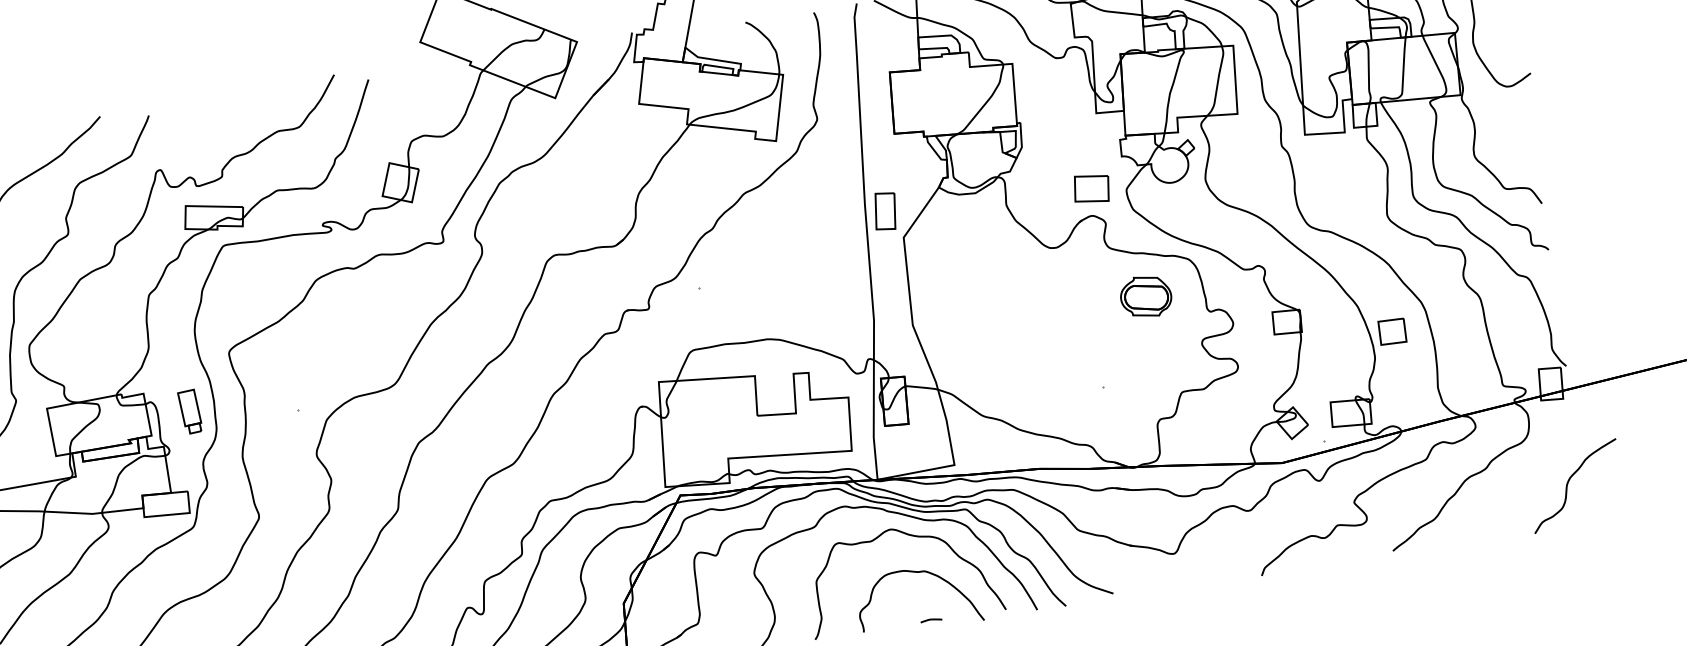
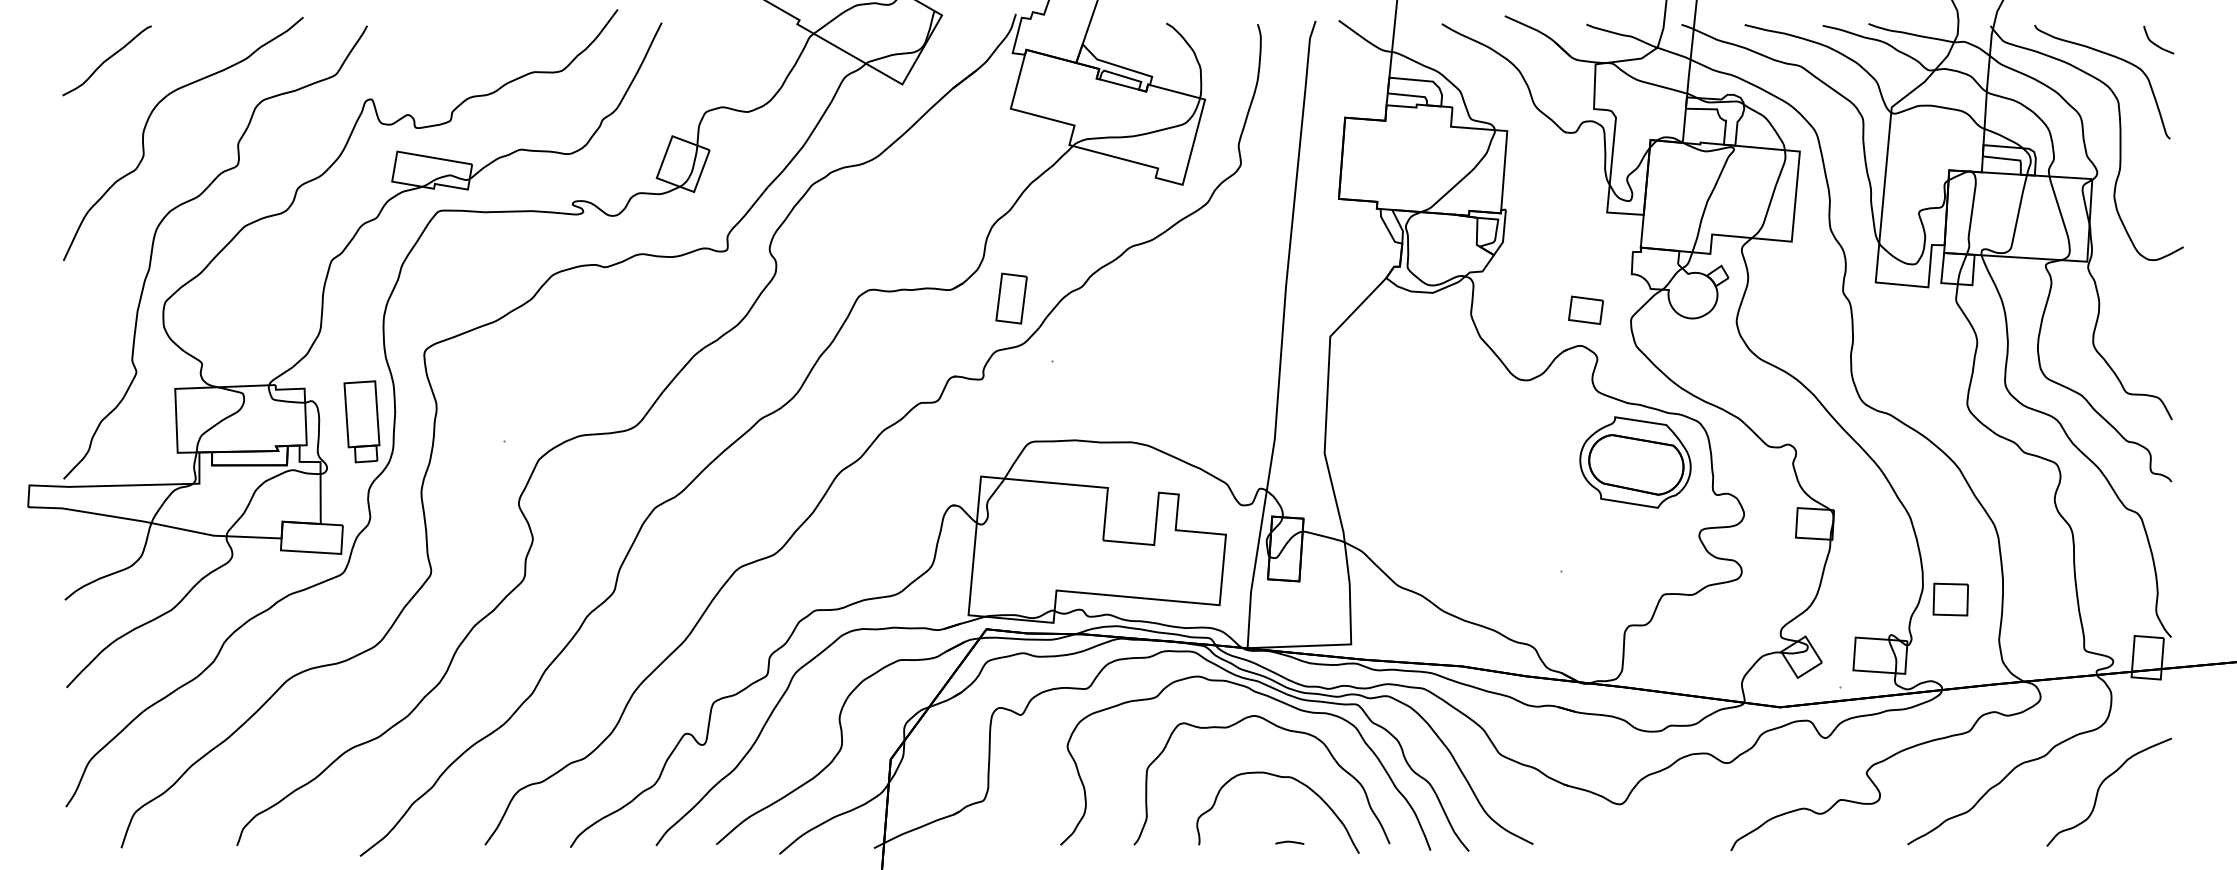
part: (1091, 188) -> (1585, 309), size x0.71
part: (885, 211) -> (1011, 298), moved
part: (1146, 296) -> (1635, 462), size x1.67
part: (1392, 331) -> (1950, 599), moved
part: (189, 411) -> (361, 421), size x1.43
curve: (1568, 483) -> (2100, 787), moved

